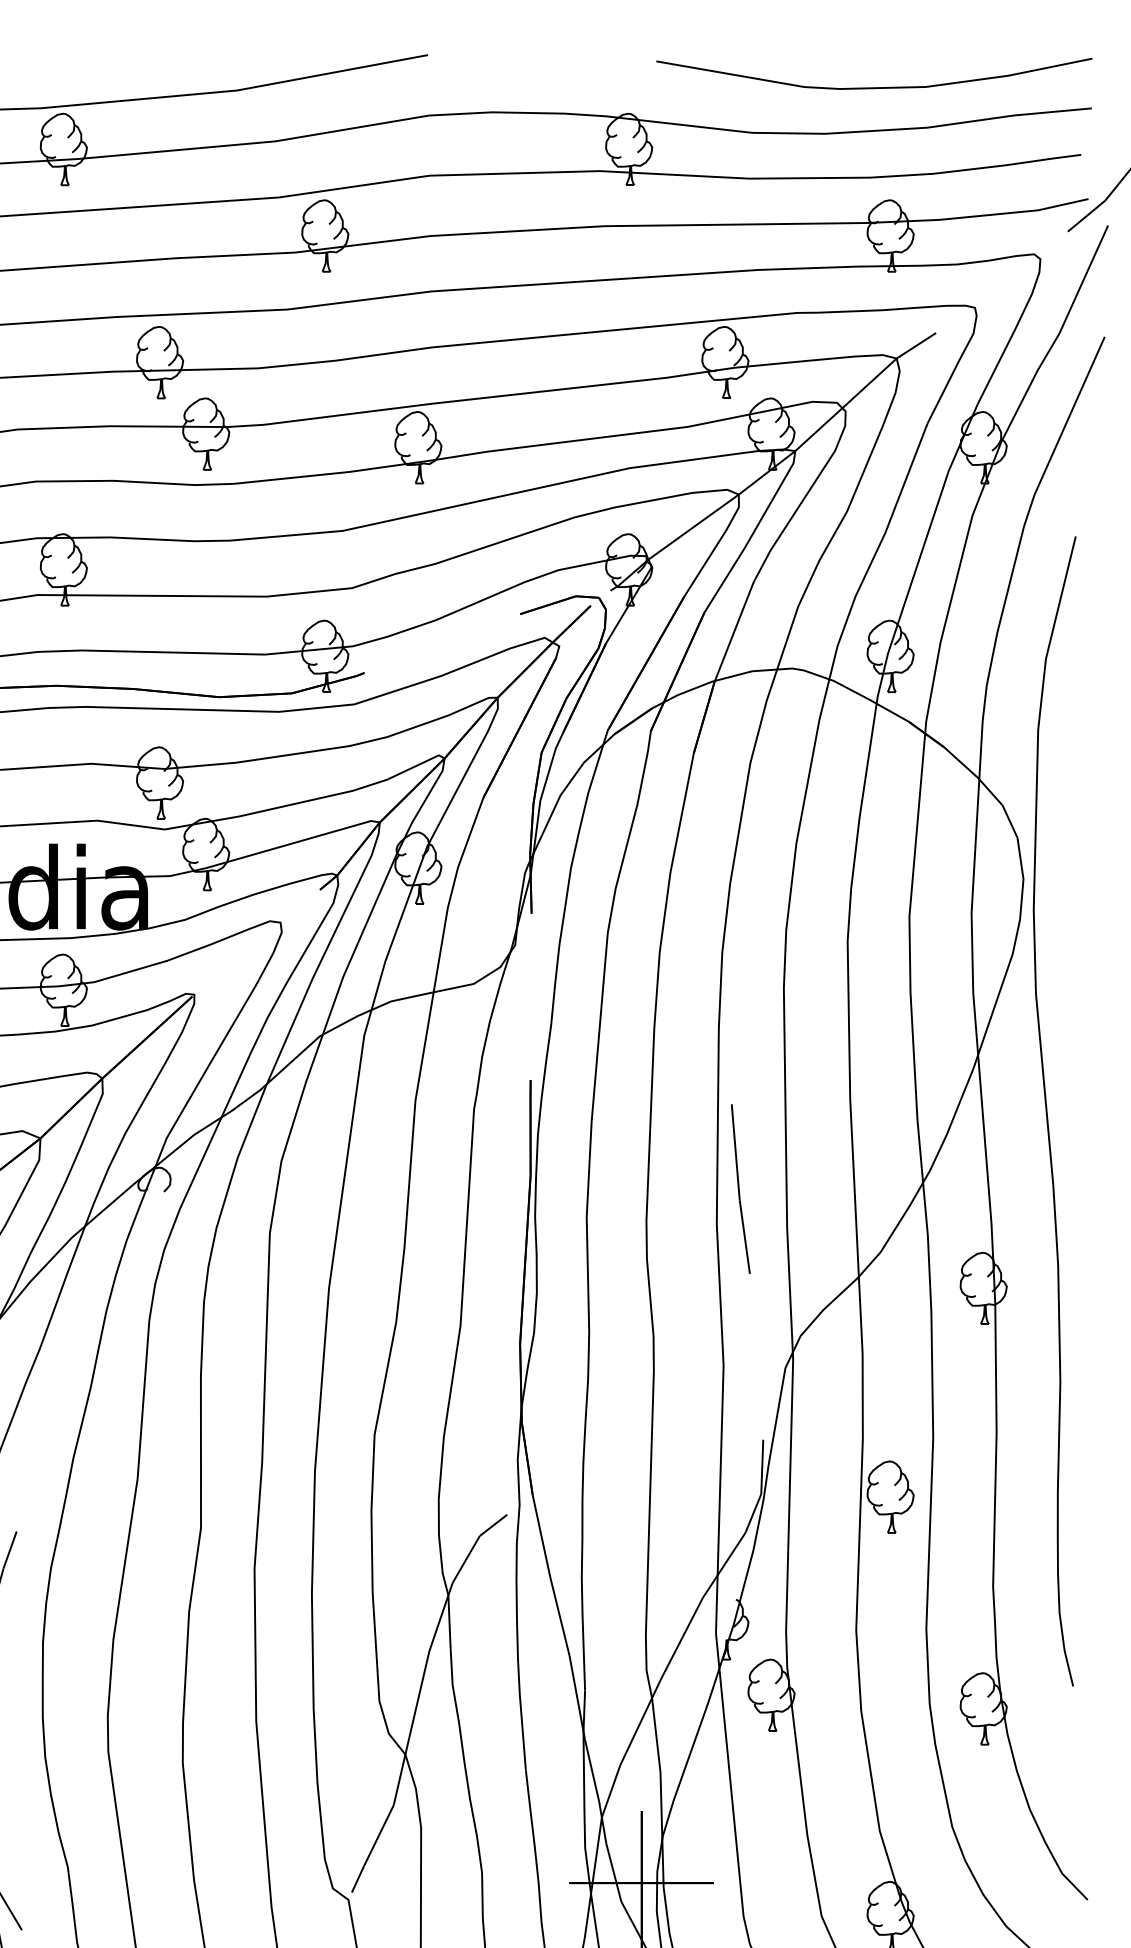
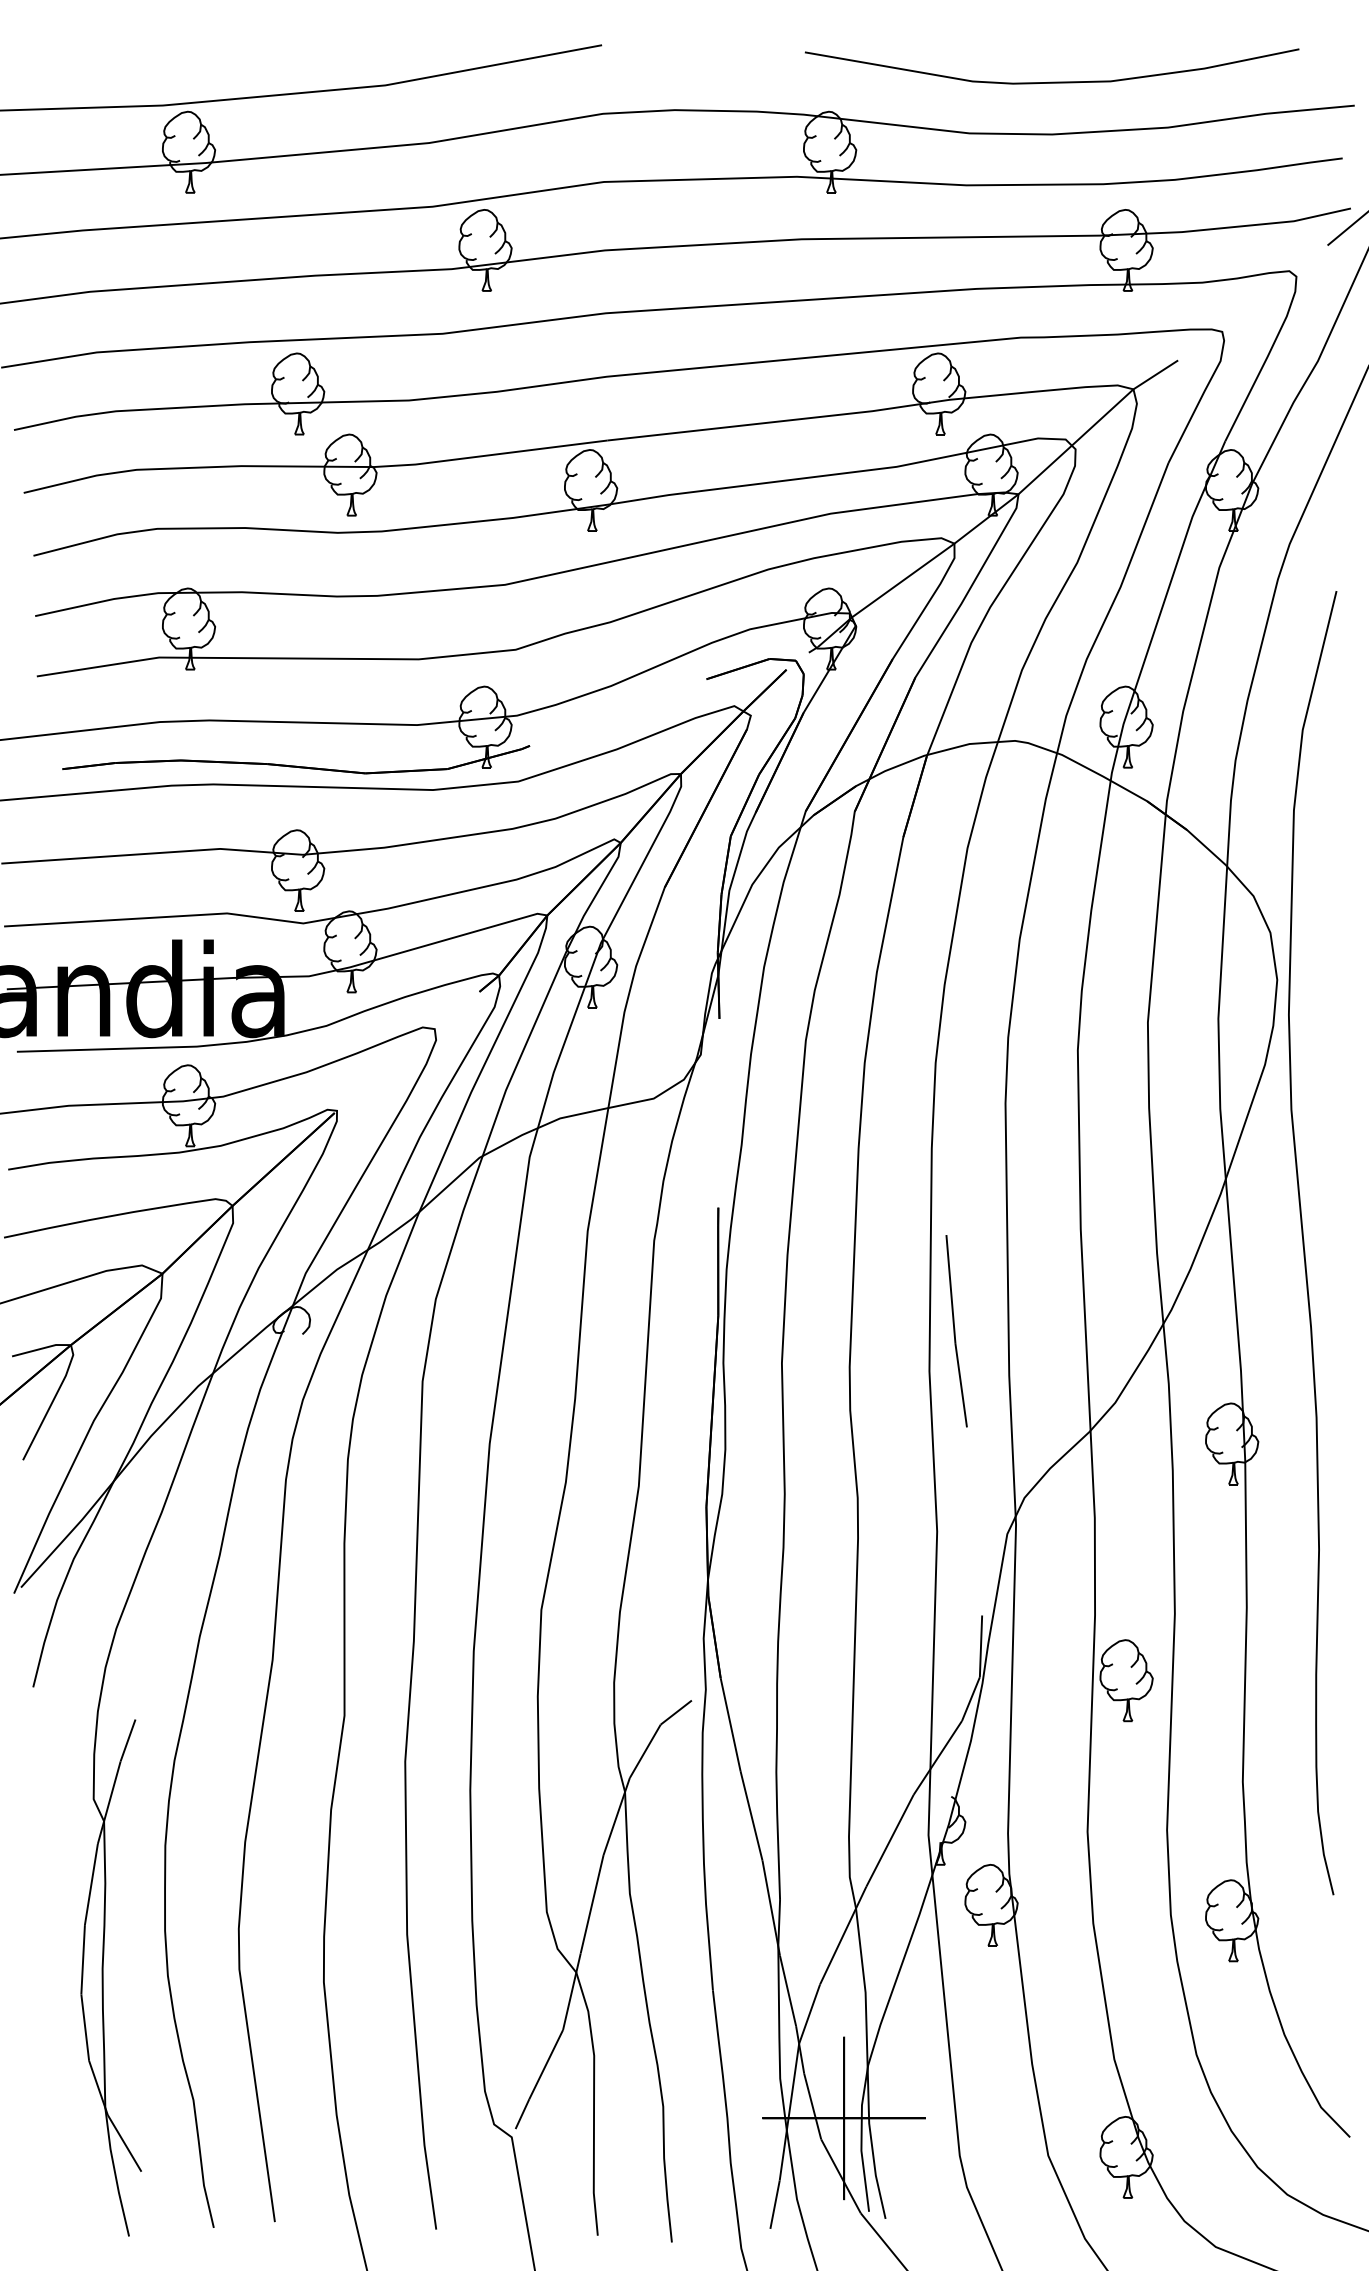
curve: (873, 87) -> (1051, 81), moved

